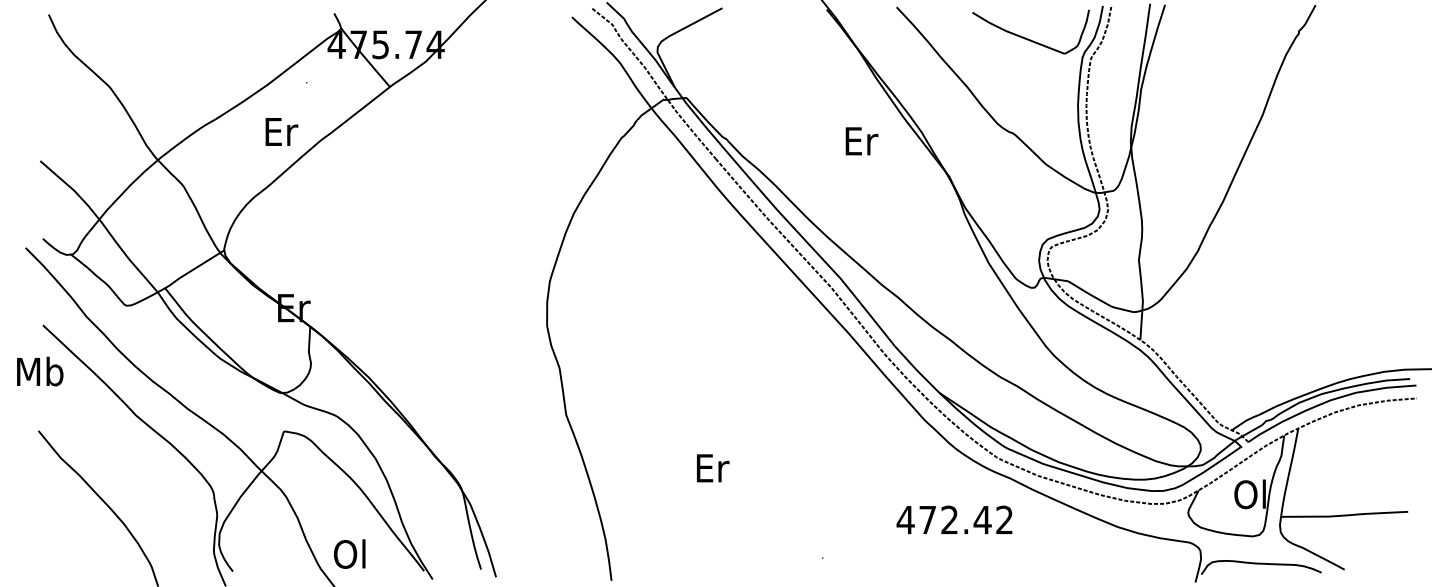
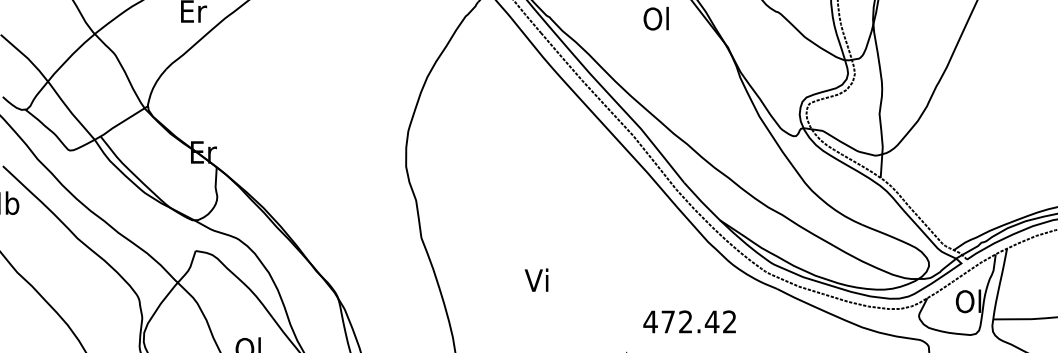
text: (861, 140) -> (657, 18), Er -> Ol
text: (712, 467) -> (538, 279), Er -> Vi
text: (954, 519) -> (689, 321), moved

